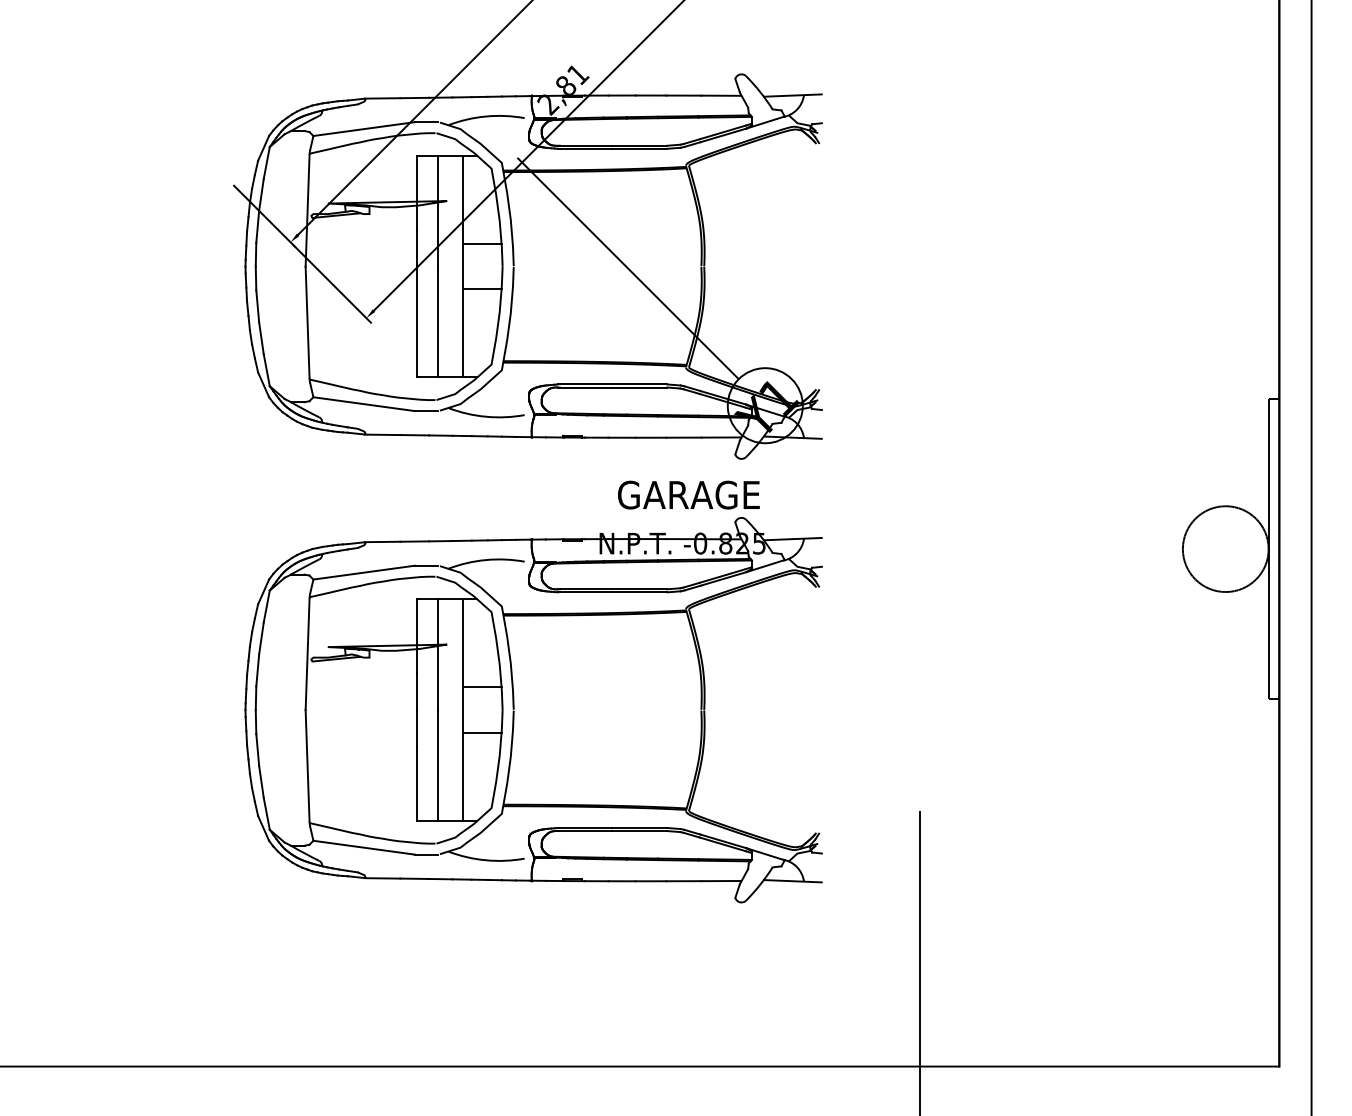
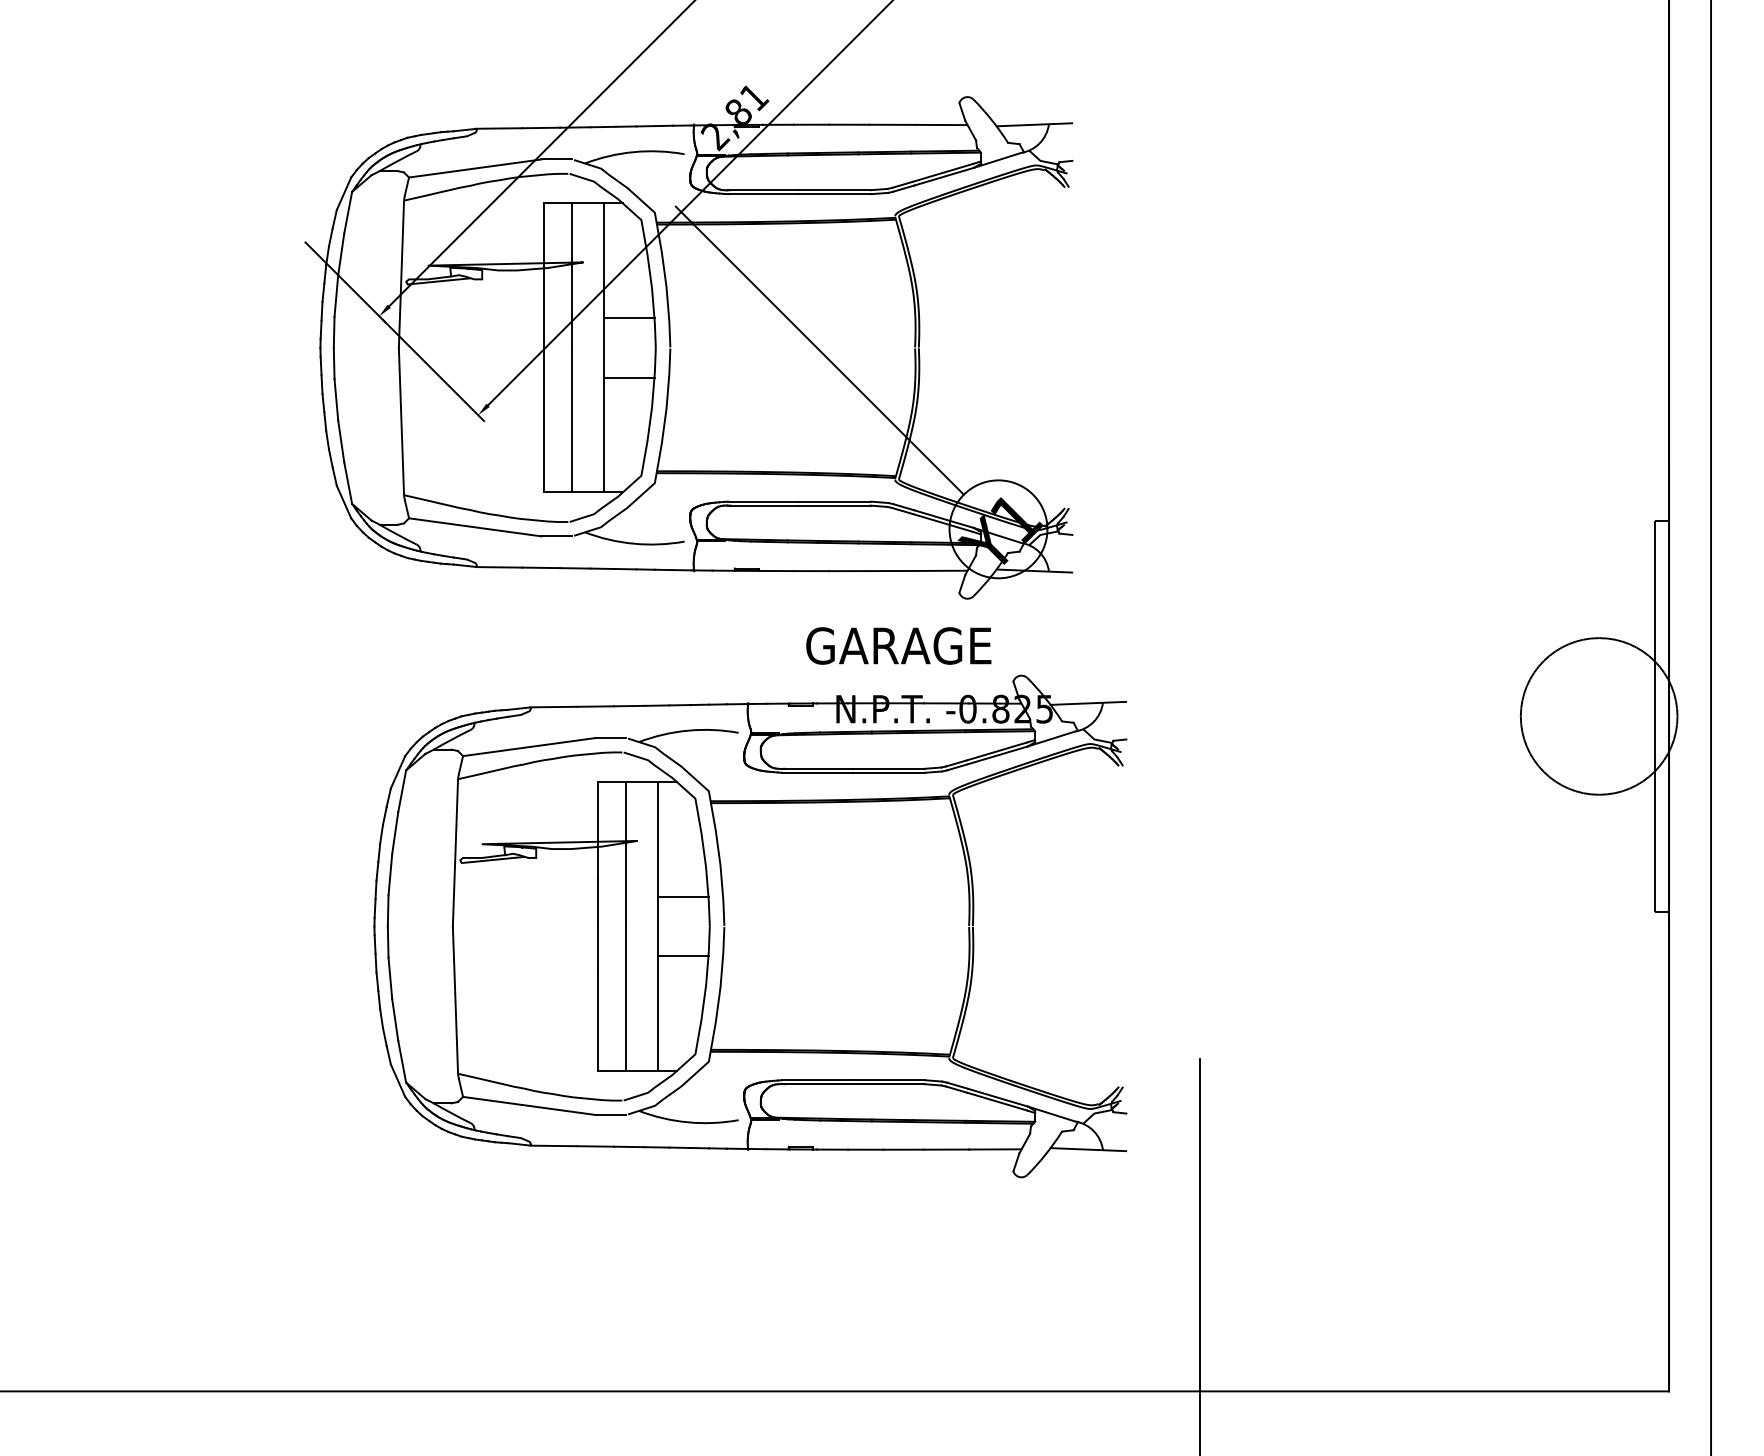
circle: (1226, 549) -> (1599, 716), size x1.4
part: (533, 710) -> (750, 926), moved

